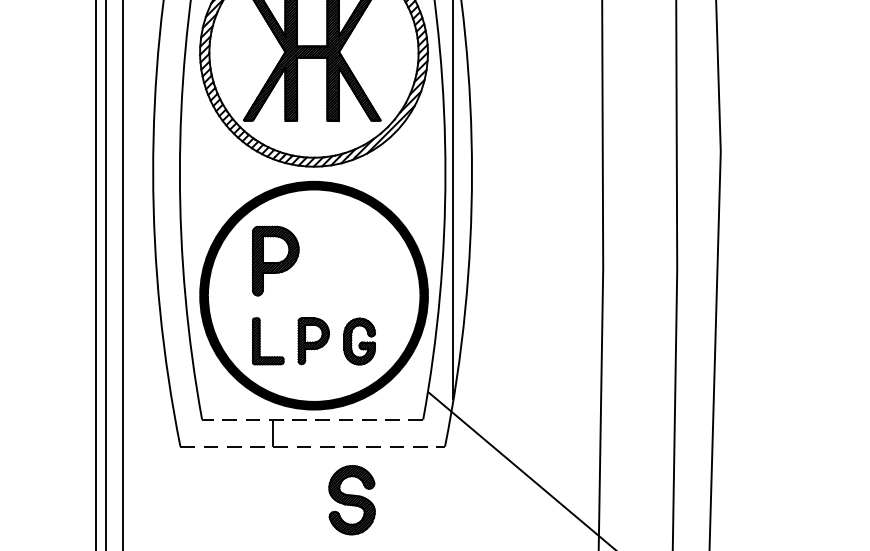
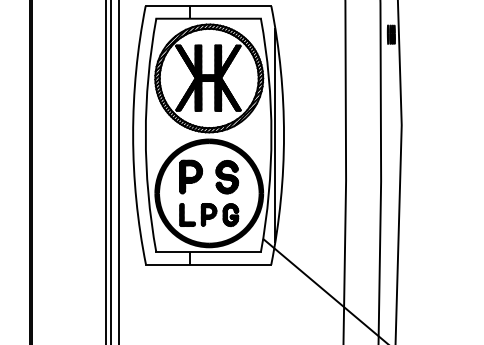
line: (312, 420) -> (208, 252), dashed -> solid
line: (312, 445) -> (208, 264), dashed -> solid
part: (352, 500) -> (227, 177), moved

